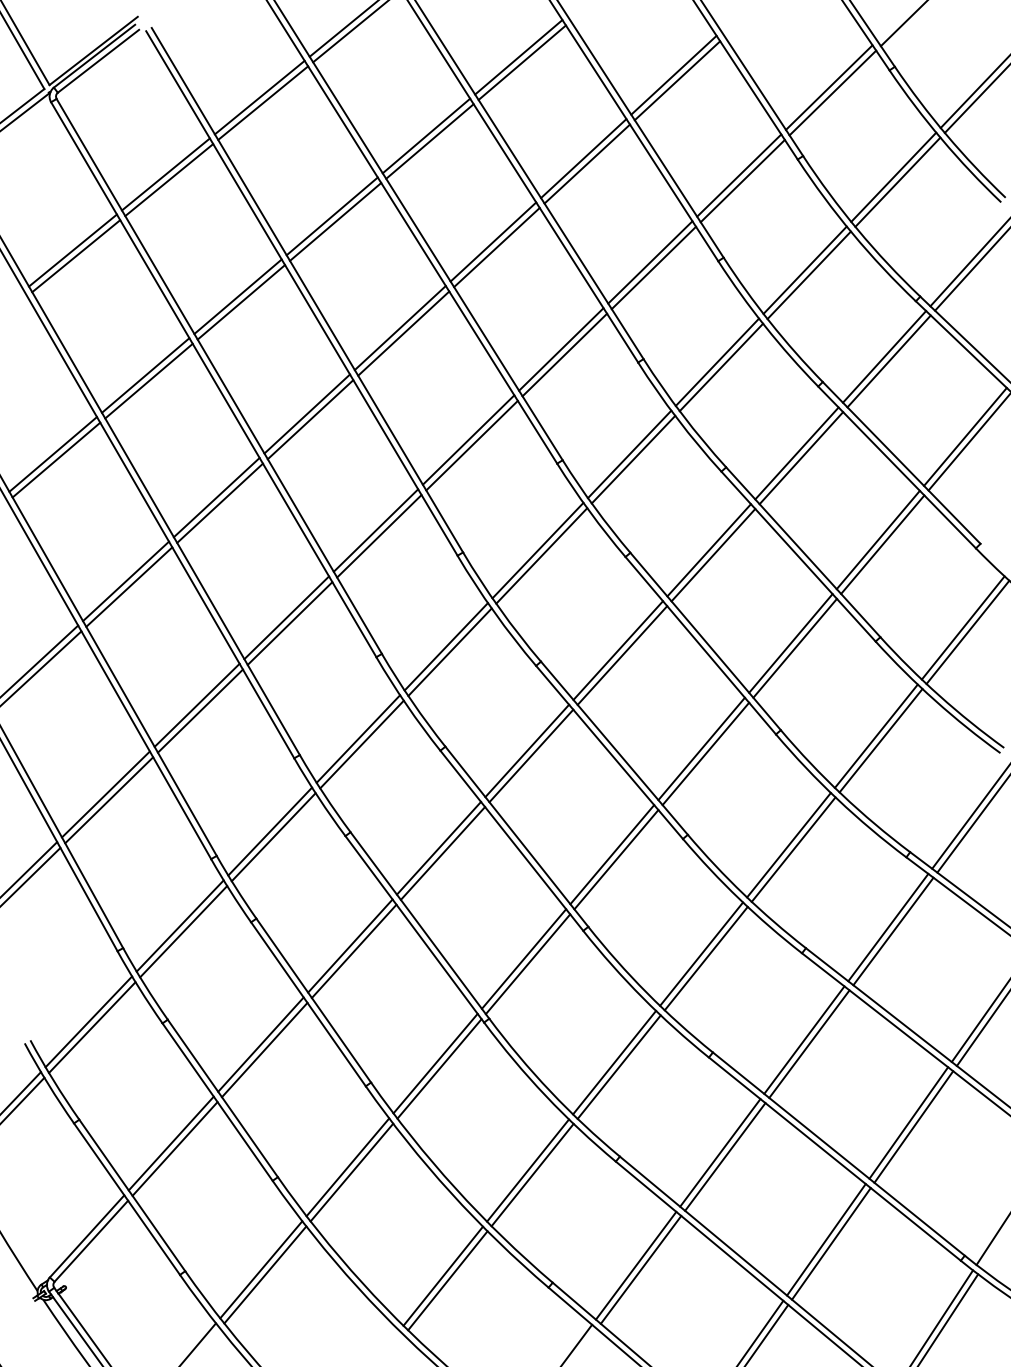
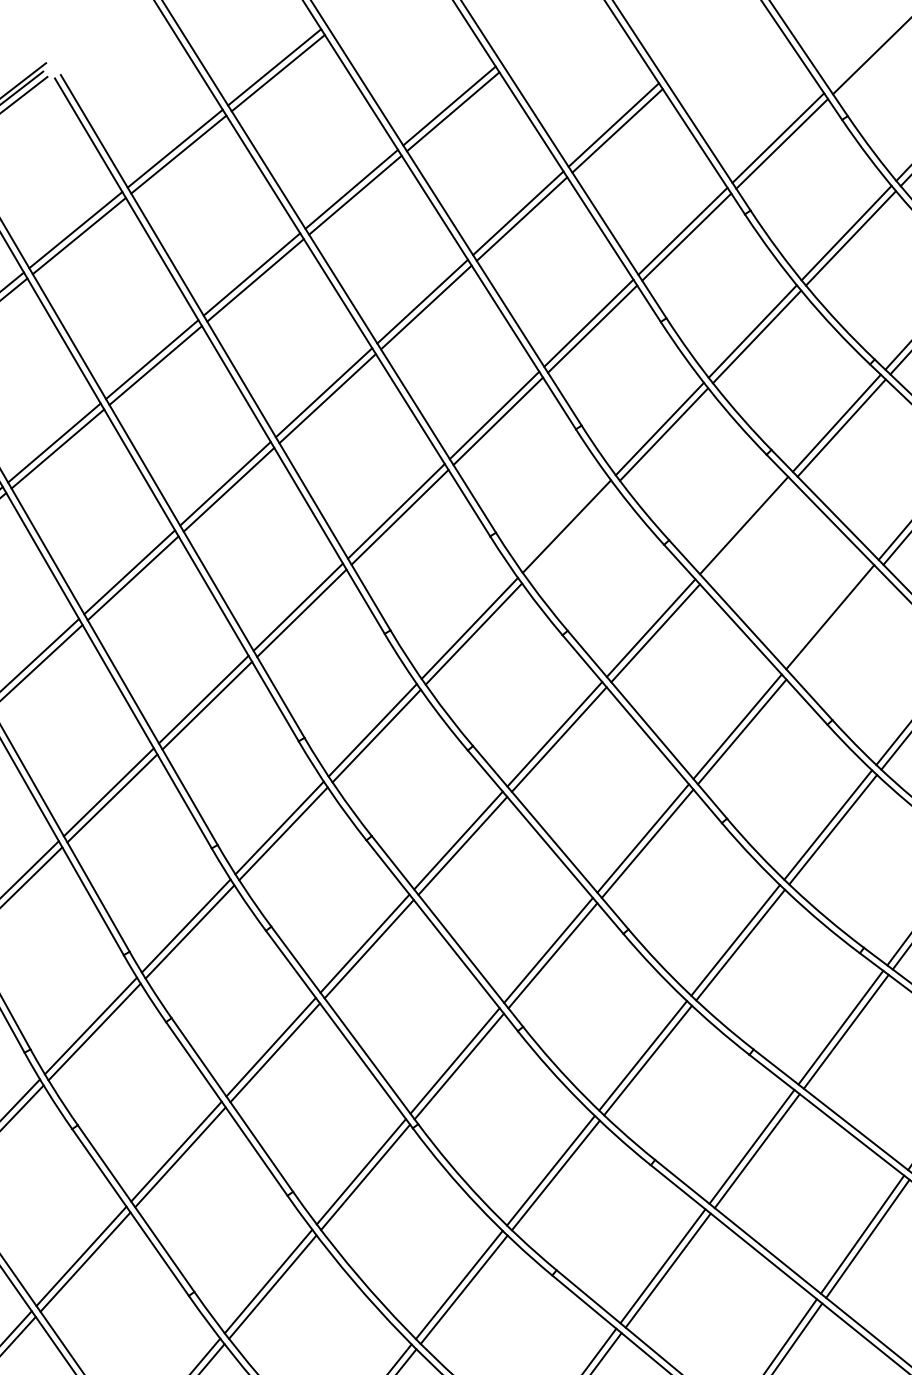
line: (801, 458) -> (748, 530), removed
line: (633, 459) -> (571, 531), removed
line: (882, 544) -> (834, 621), removed

